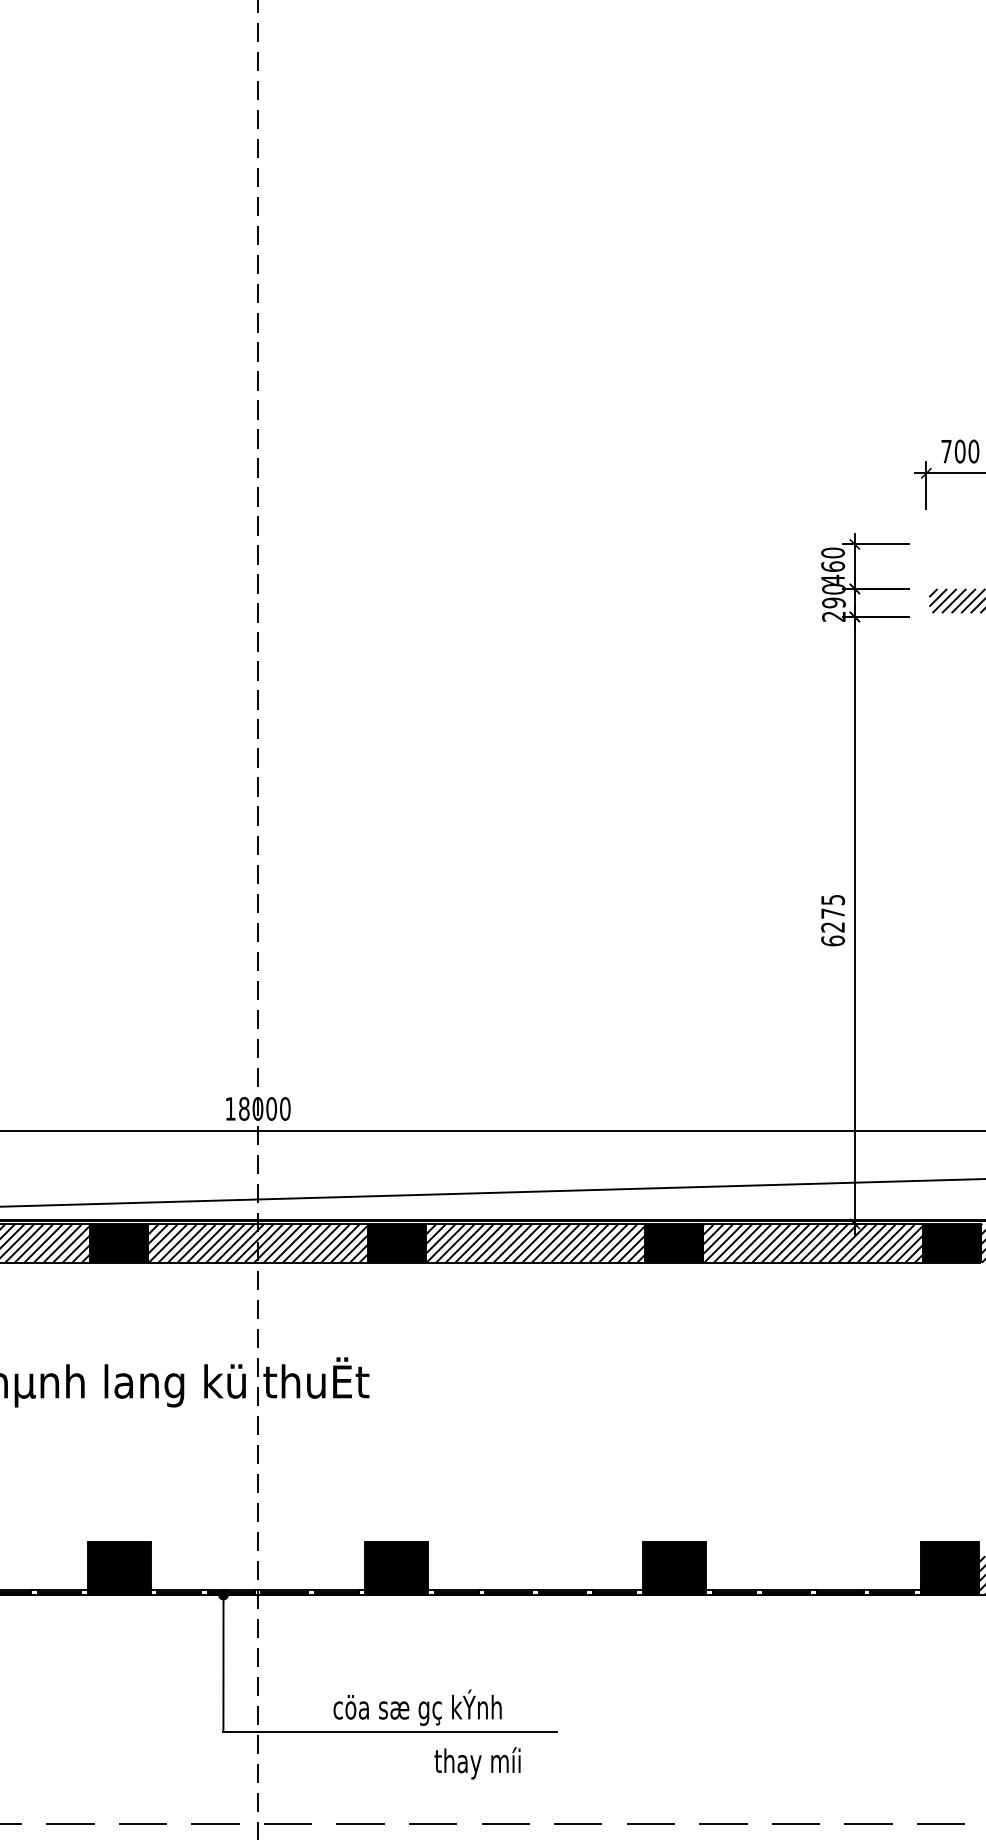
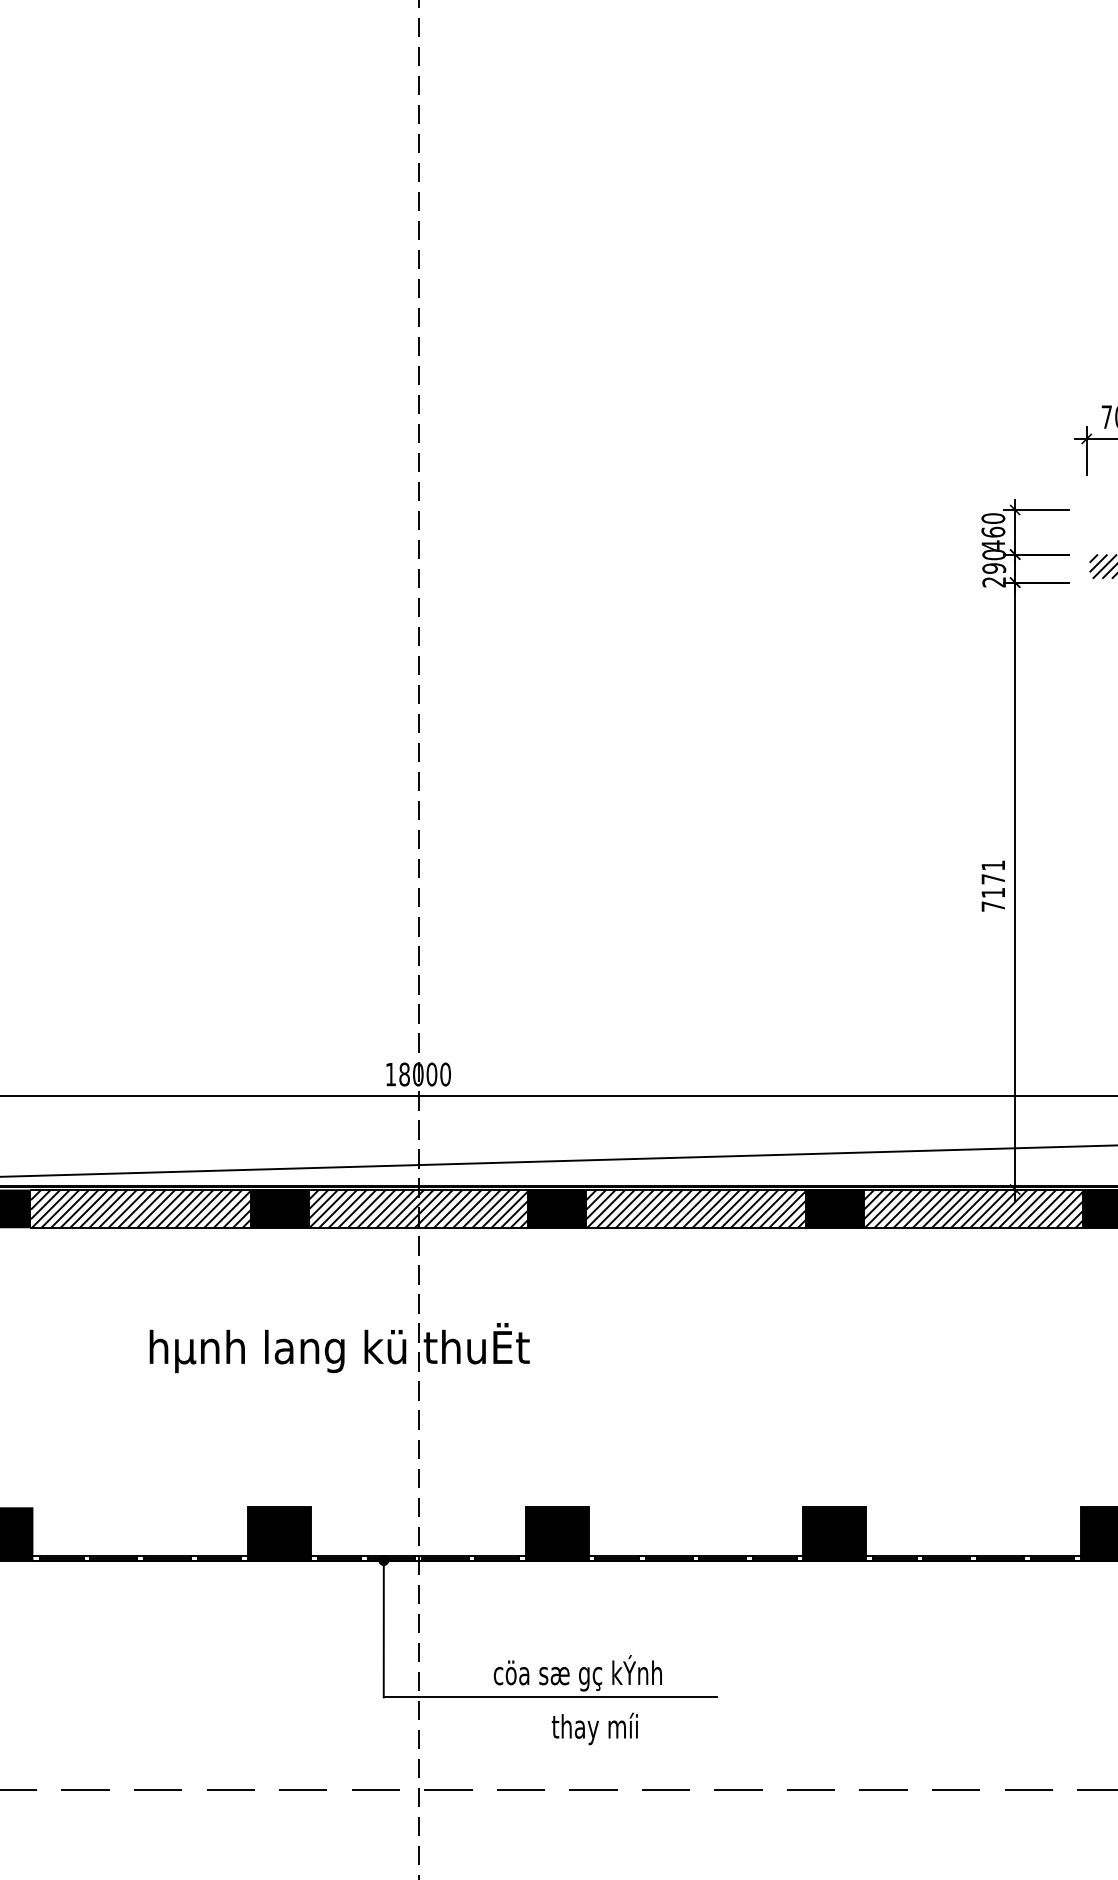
text: (833, 919) -> (993, 885), 6275 -> 7171
text: (477, 1762) -> (594, 1728), moved

